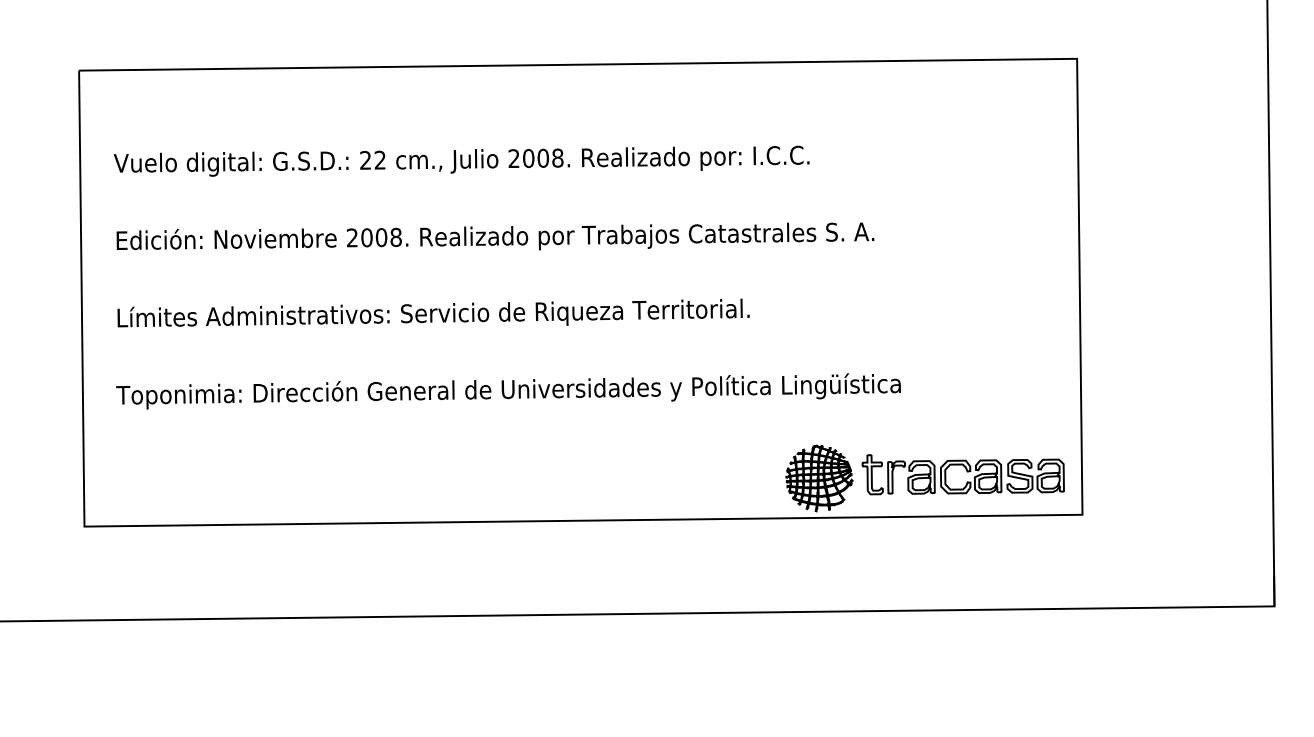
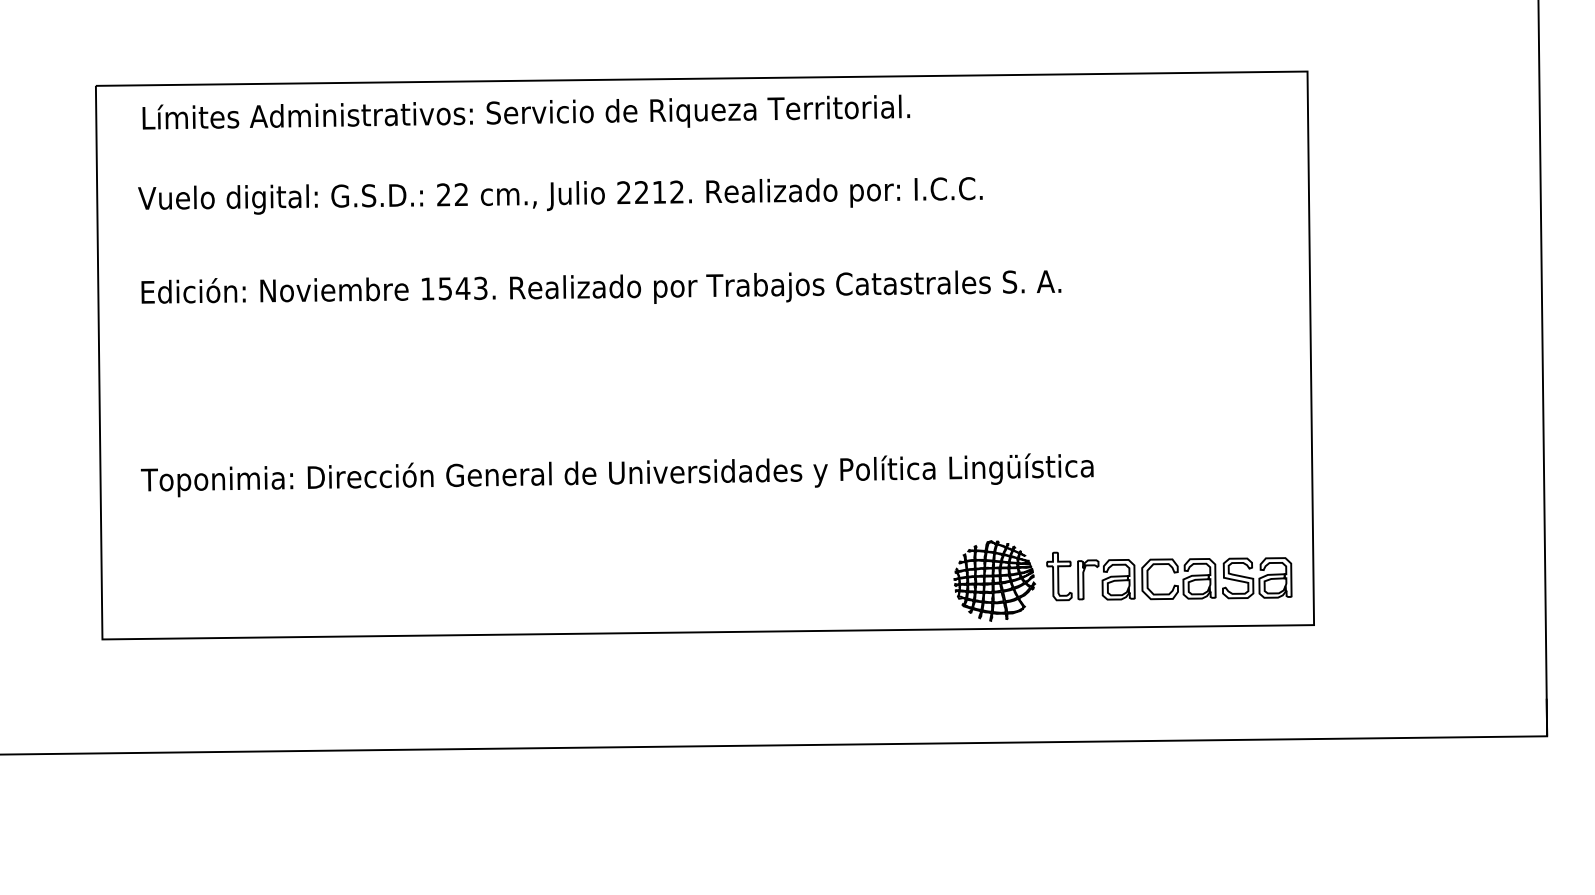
text: (543, 158) -> (659, 192), 2008. -> 2212.
text: (374, 237) -> (454, 288), 2008. -> 1543.
text: (433, 312) -> (526, 111), moved

